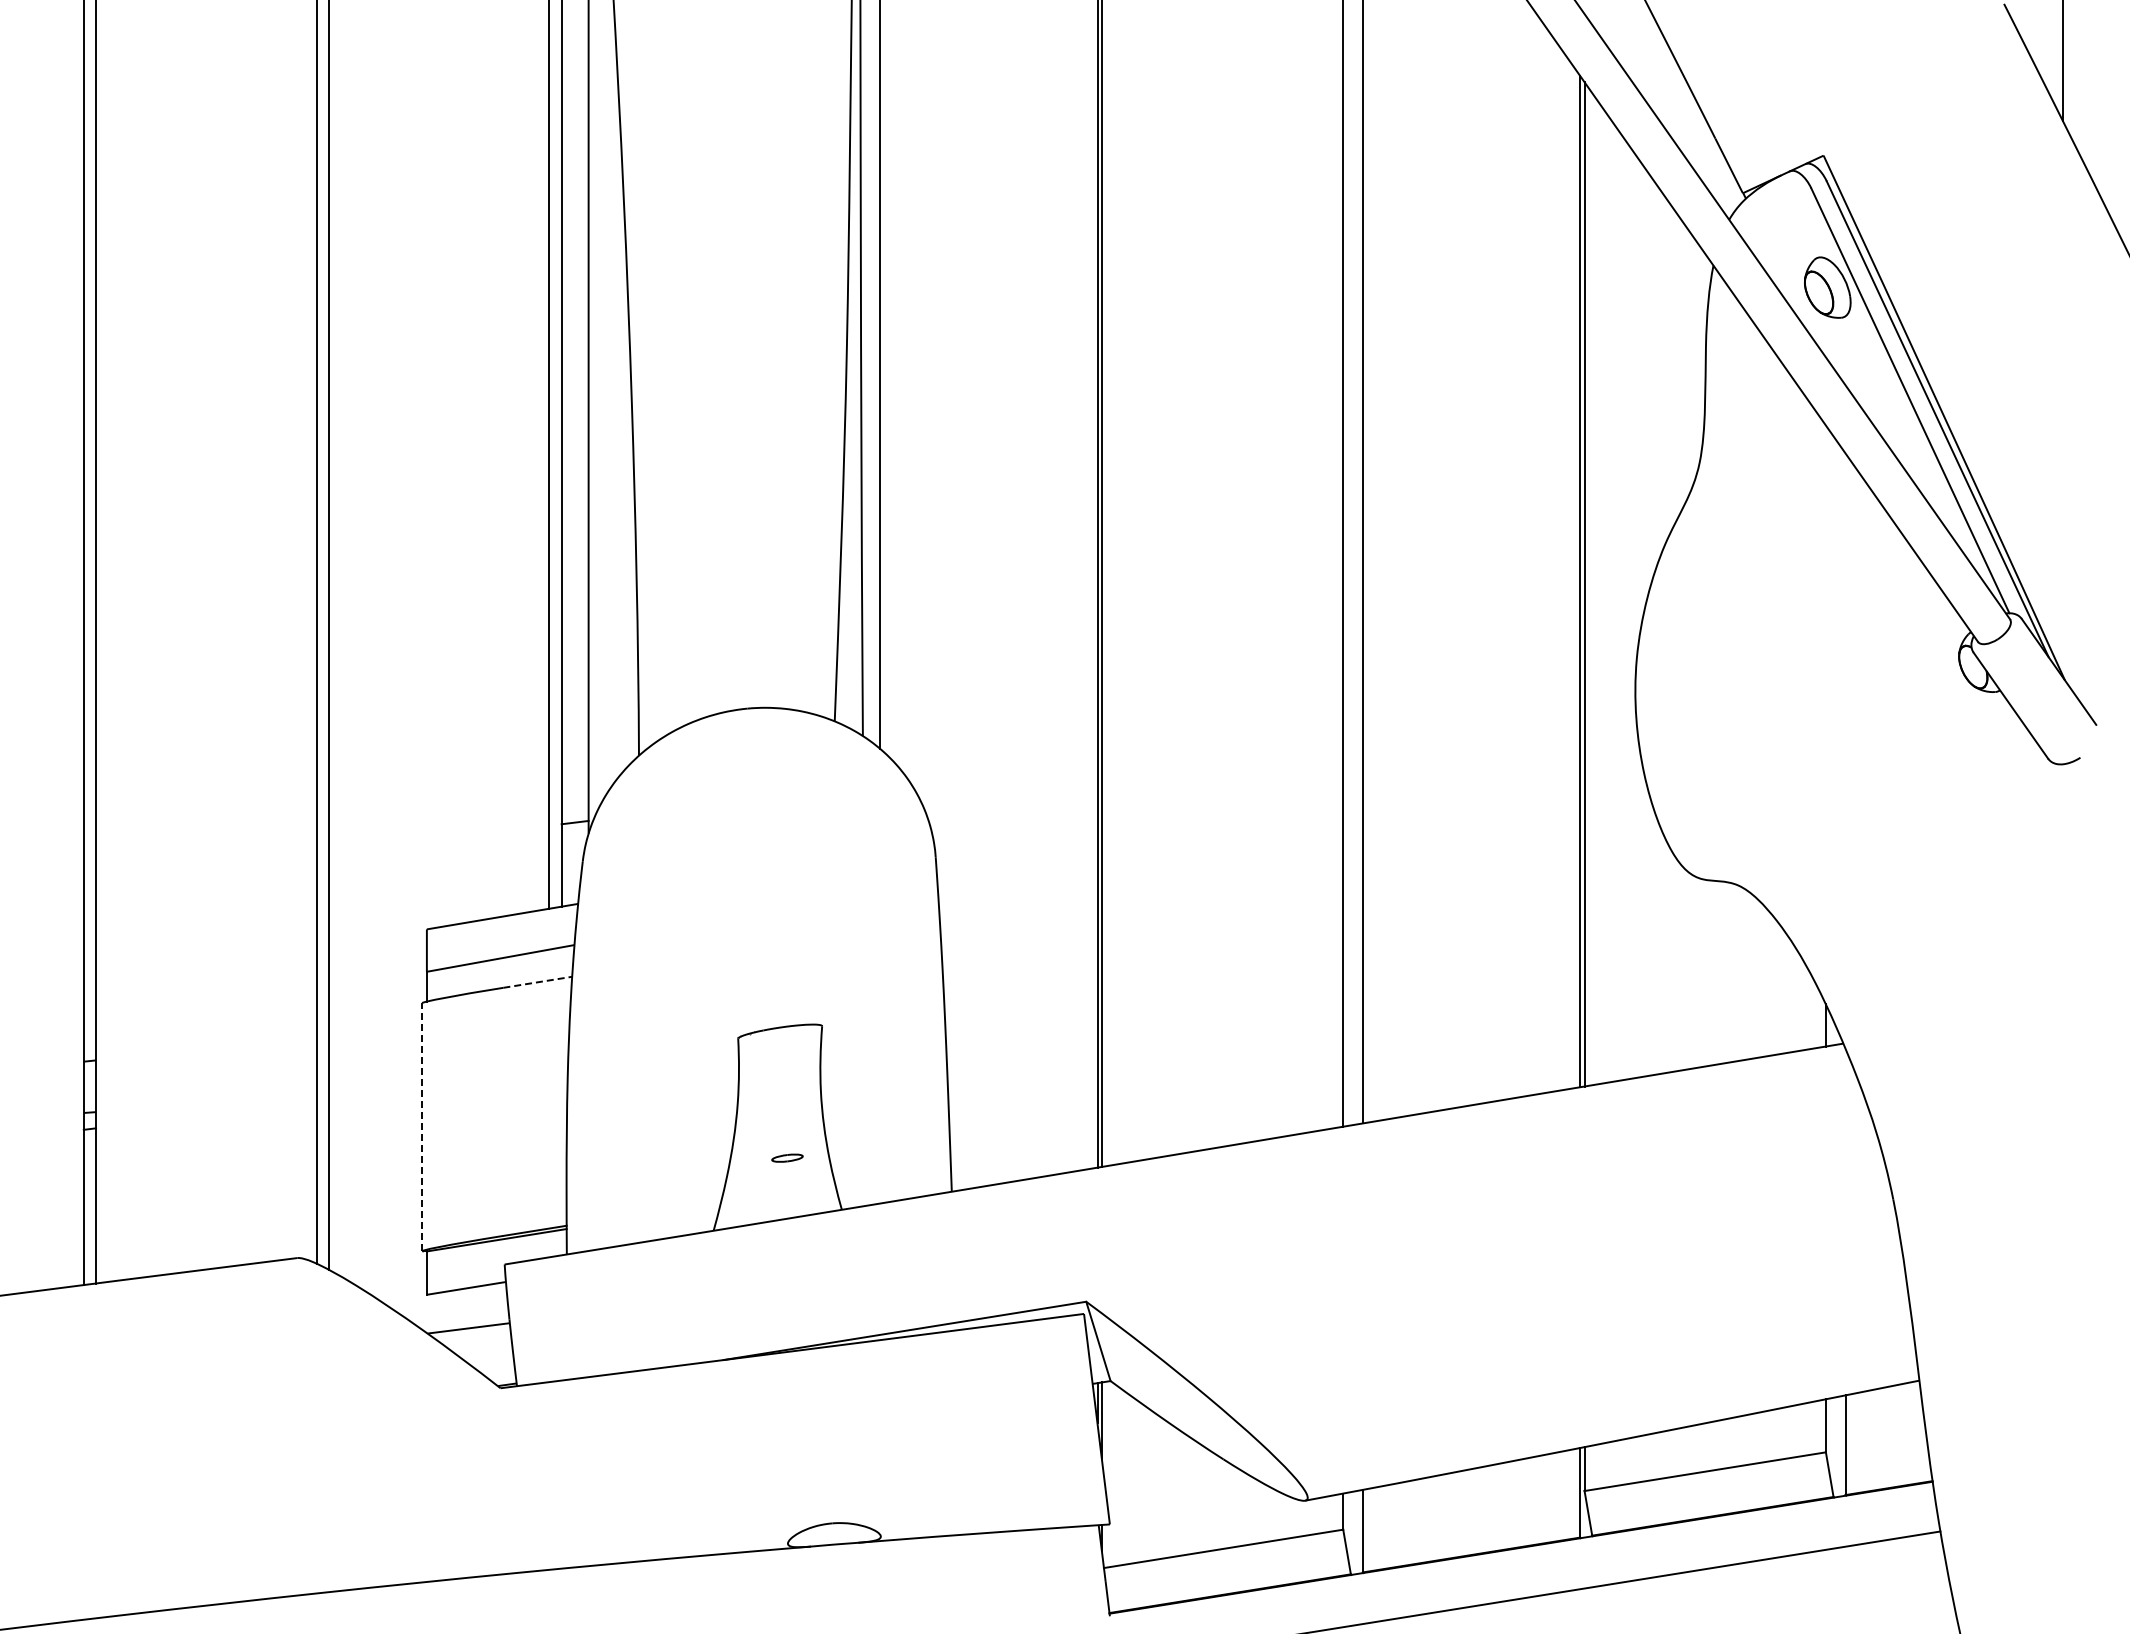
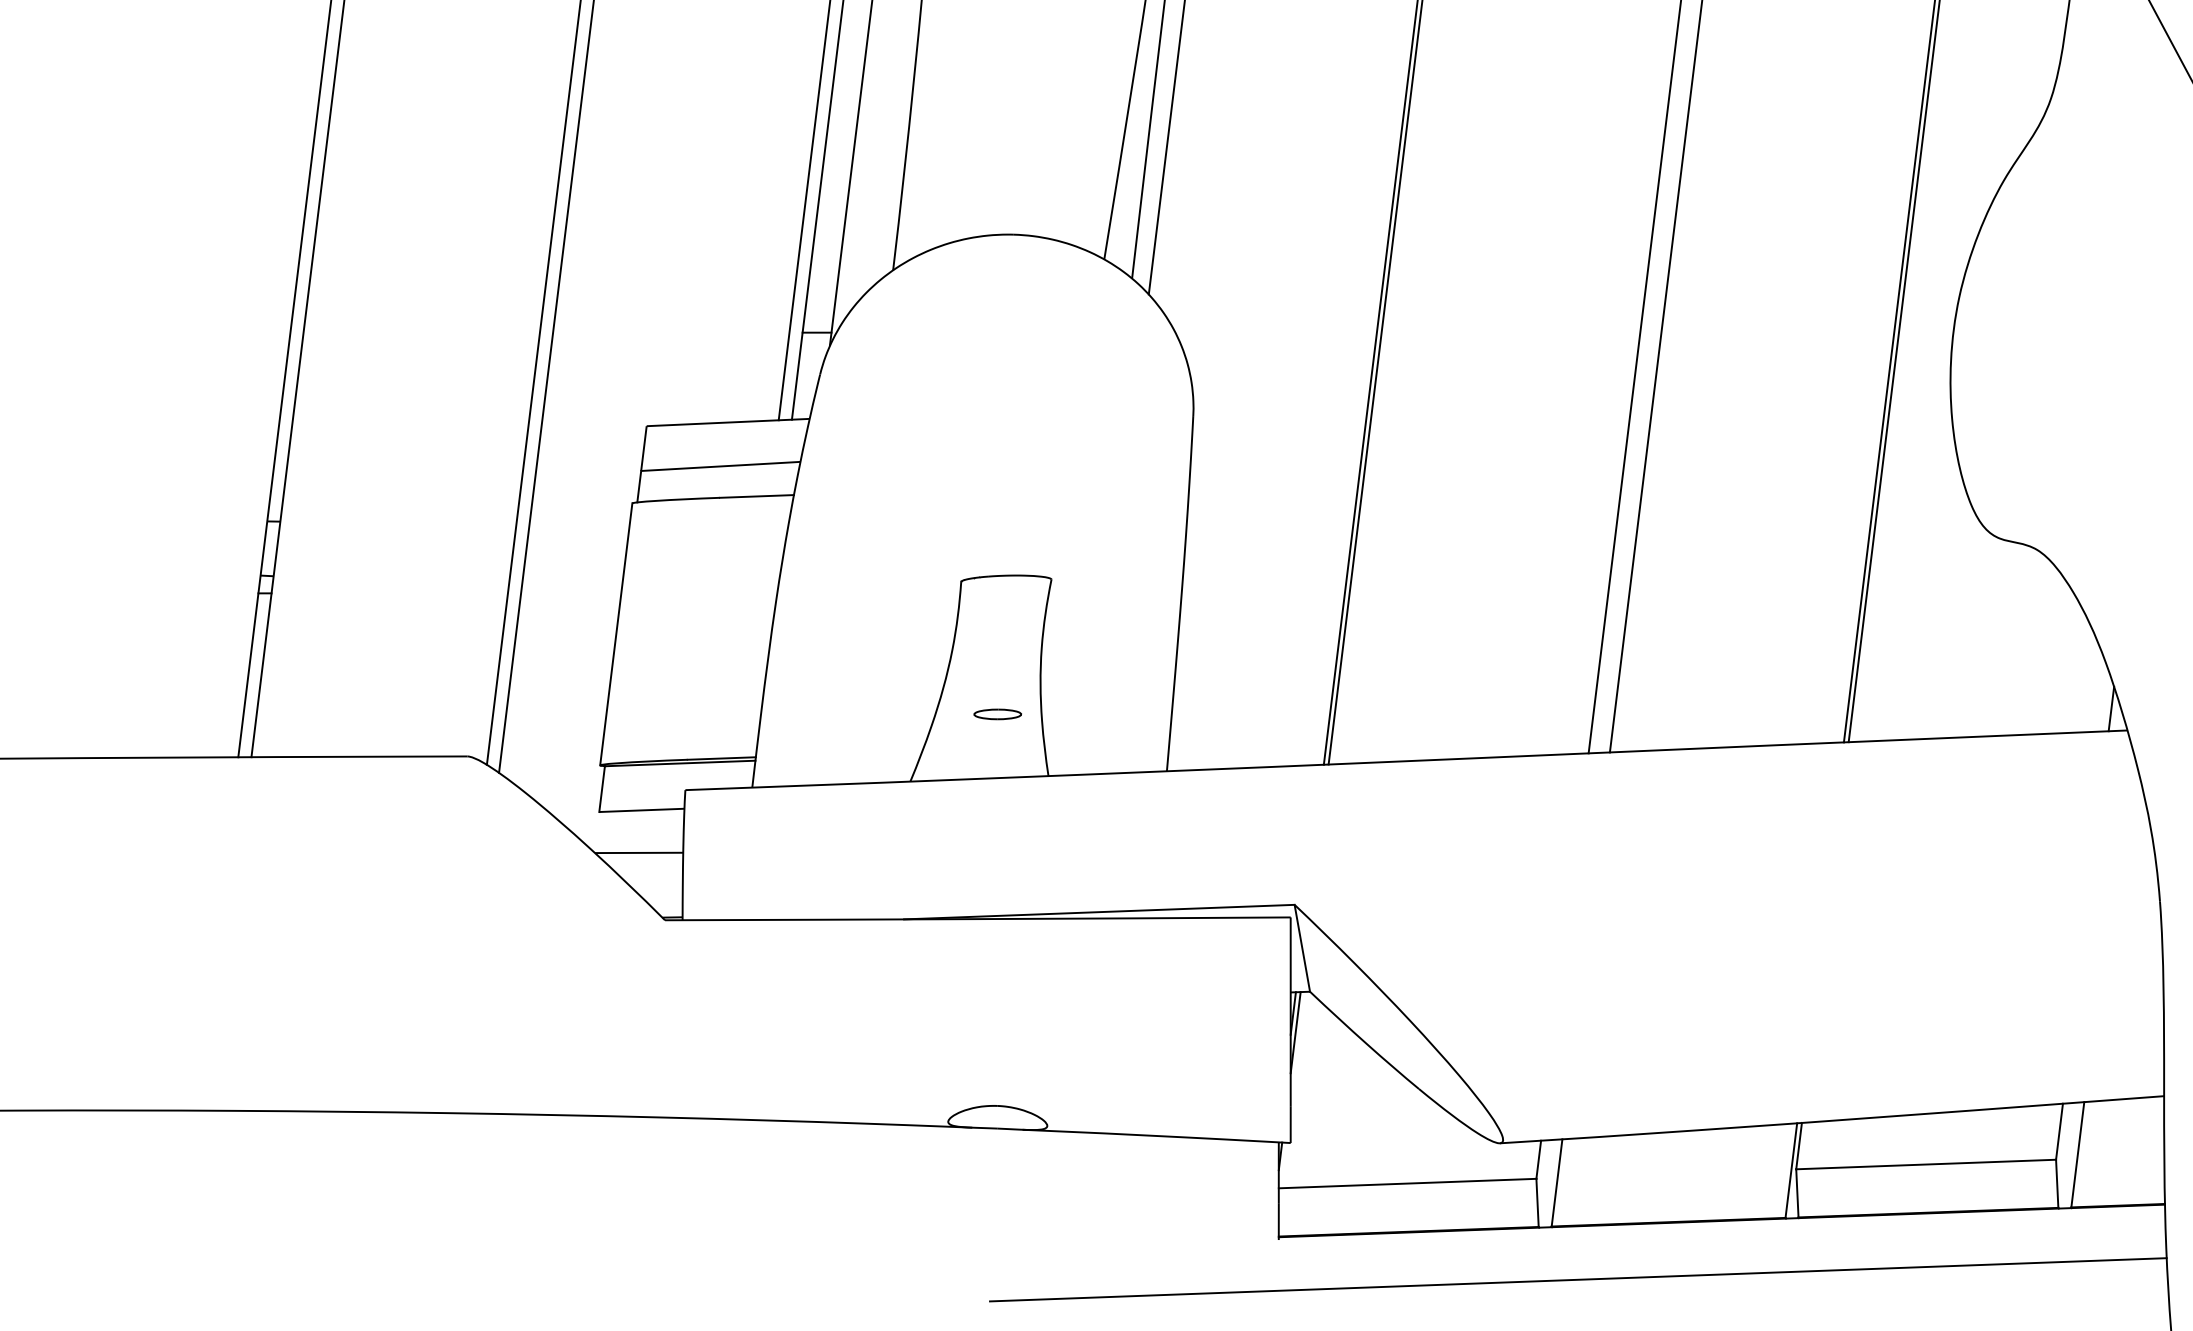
line: (537, 982) -> (756, 496), dashed -> solid
line: (422, 1126) -> (616, 633), dashed -> solid
part: (787, 1158) -> (997, 714), size x1.43

